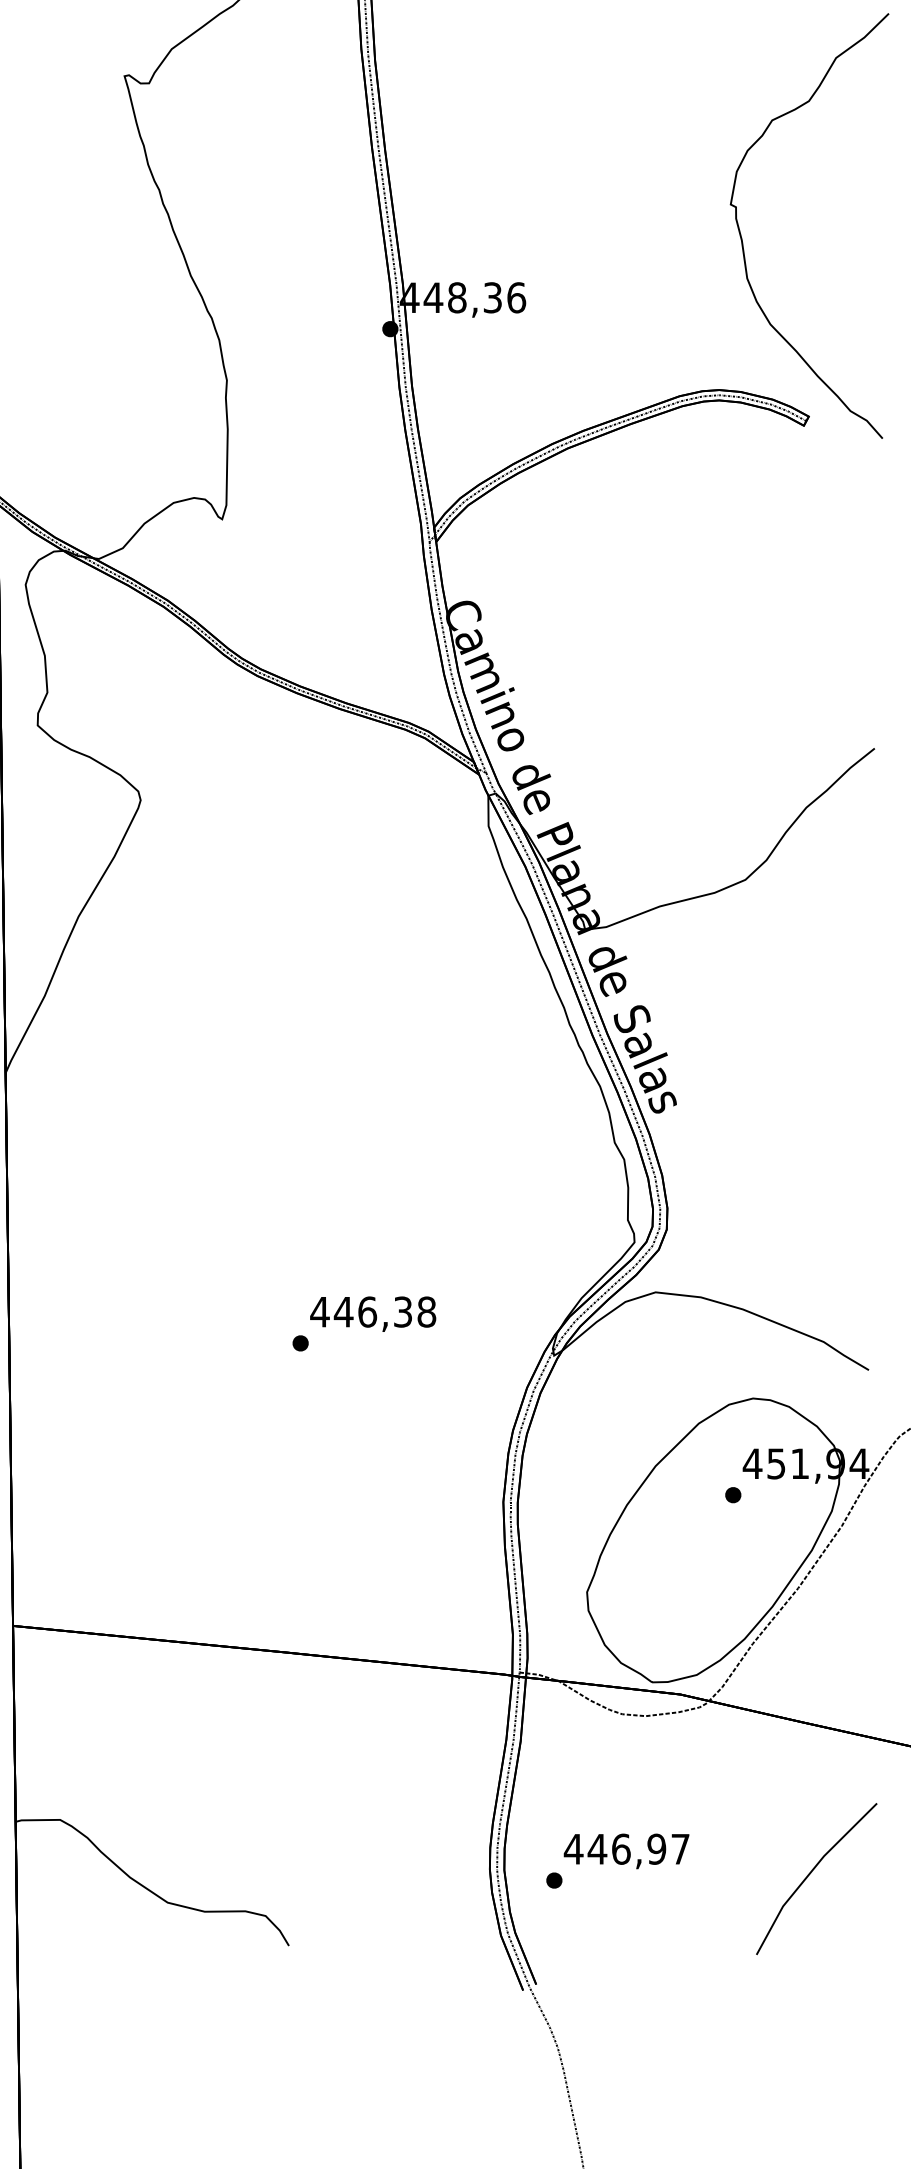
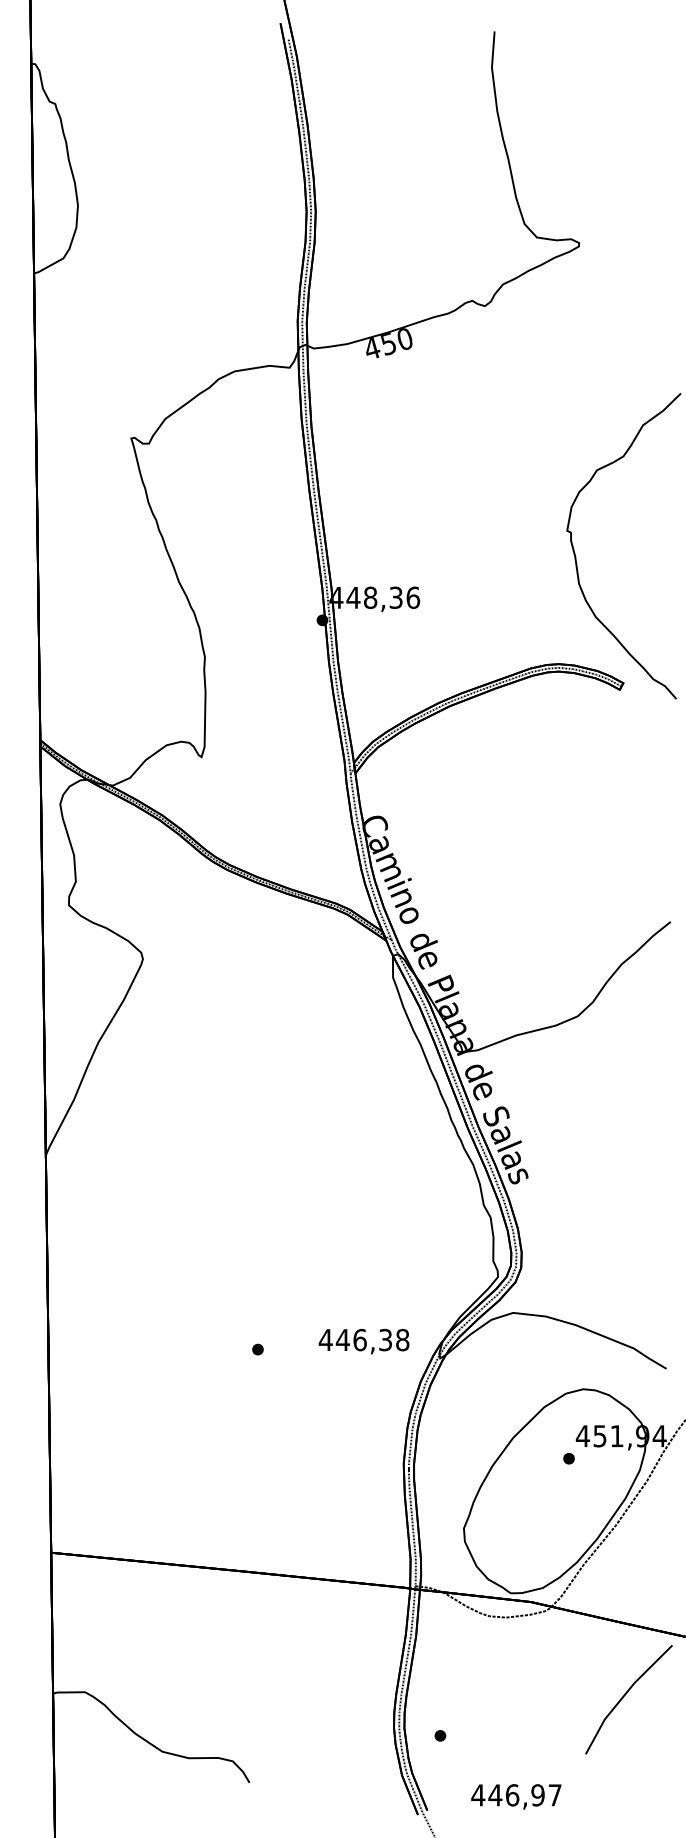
text: (372, 1314) -> (363, 1341), moved
text: (626, 1850) -> (516, 1796), moved
line: (811, 1873) -> (625, 1695), moved

